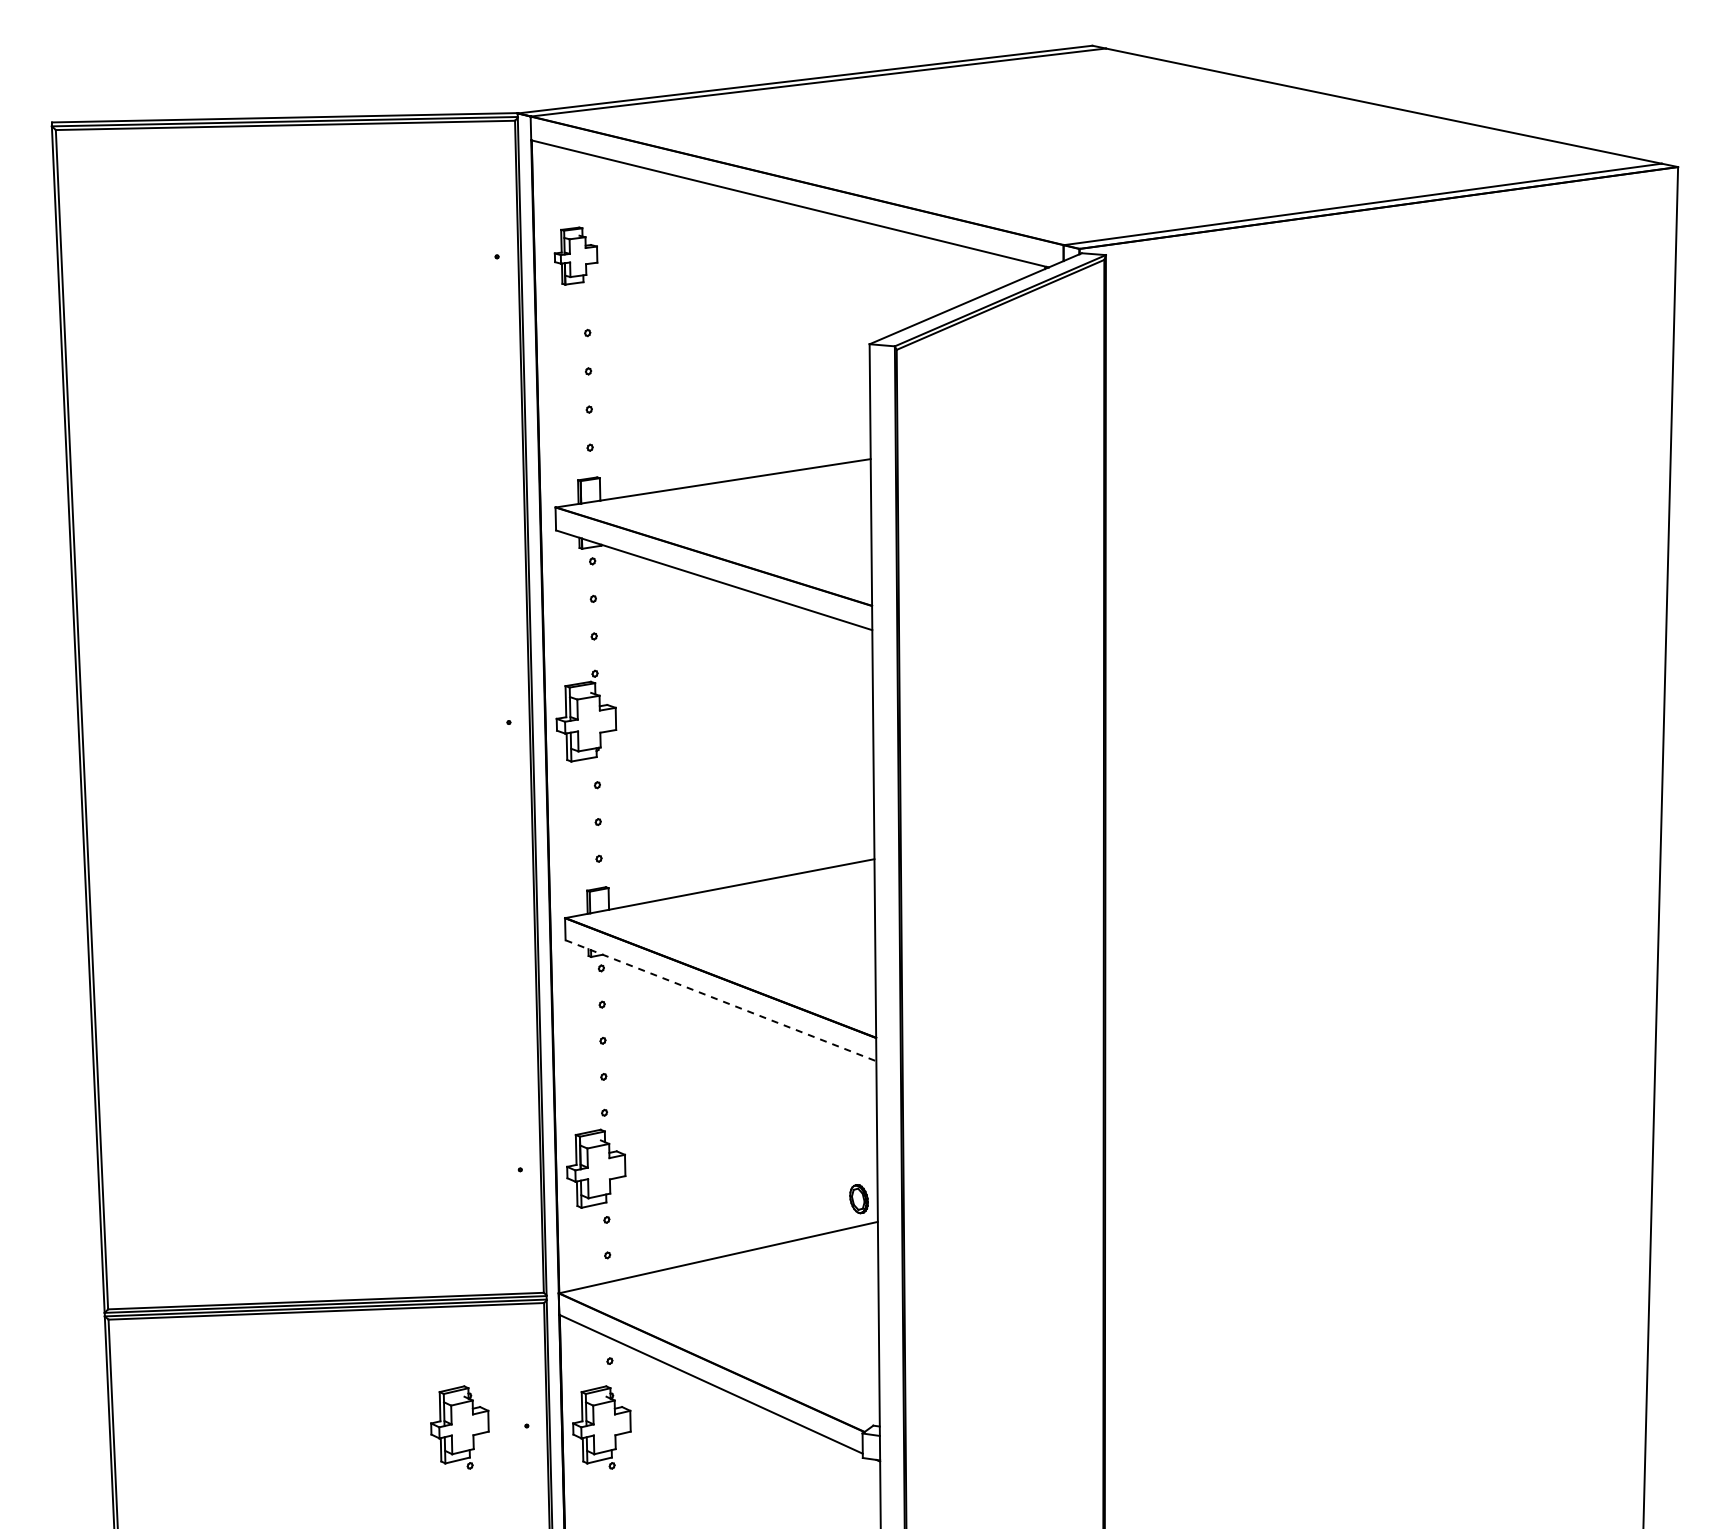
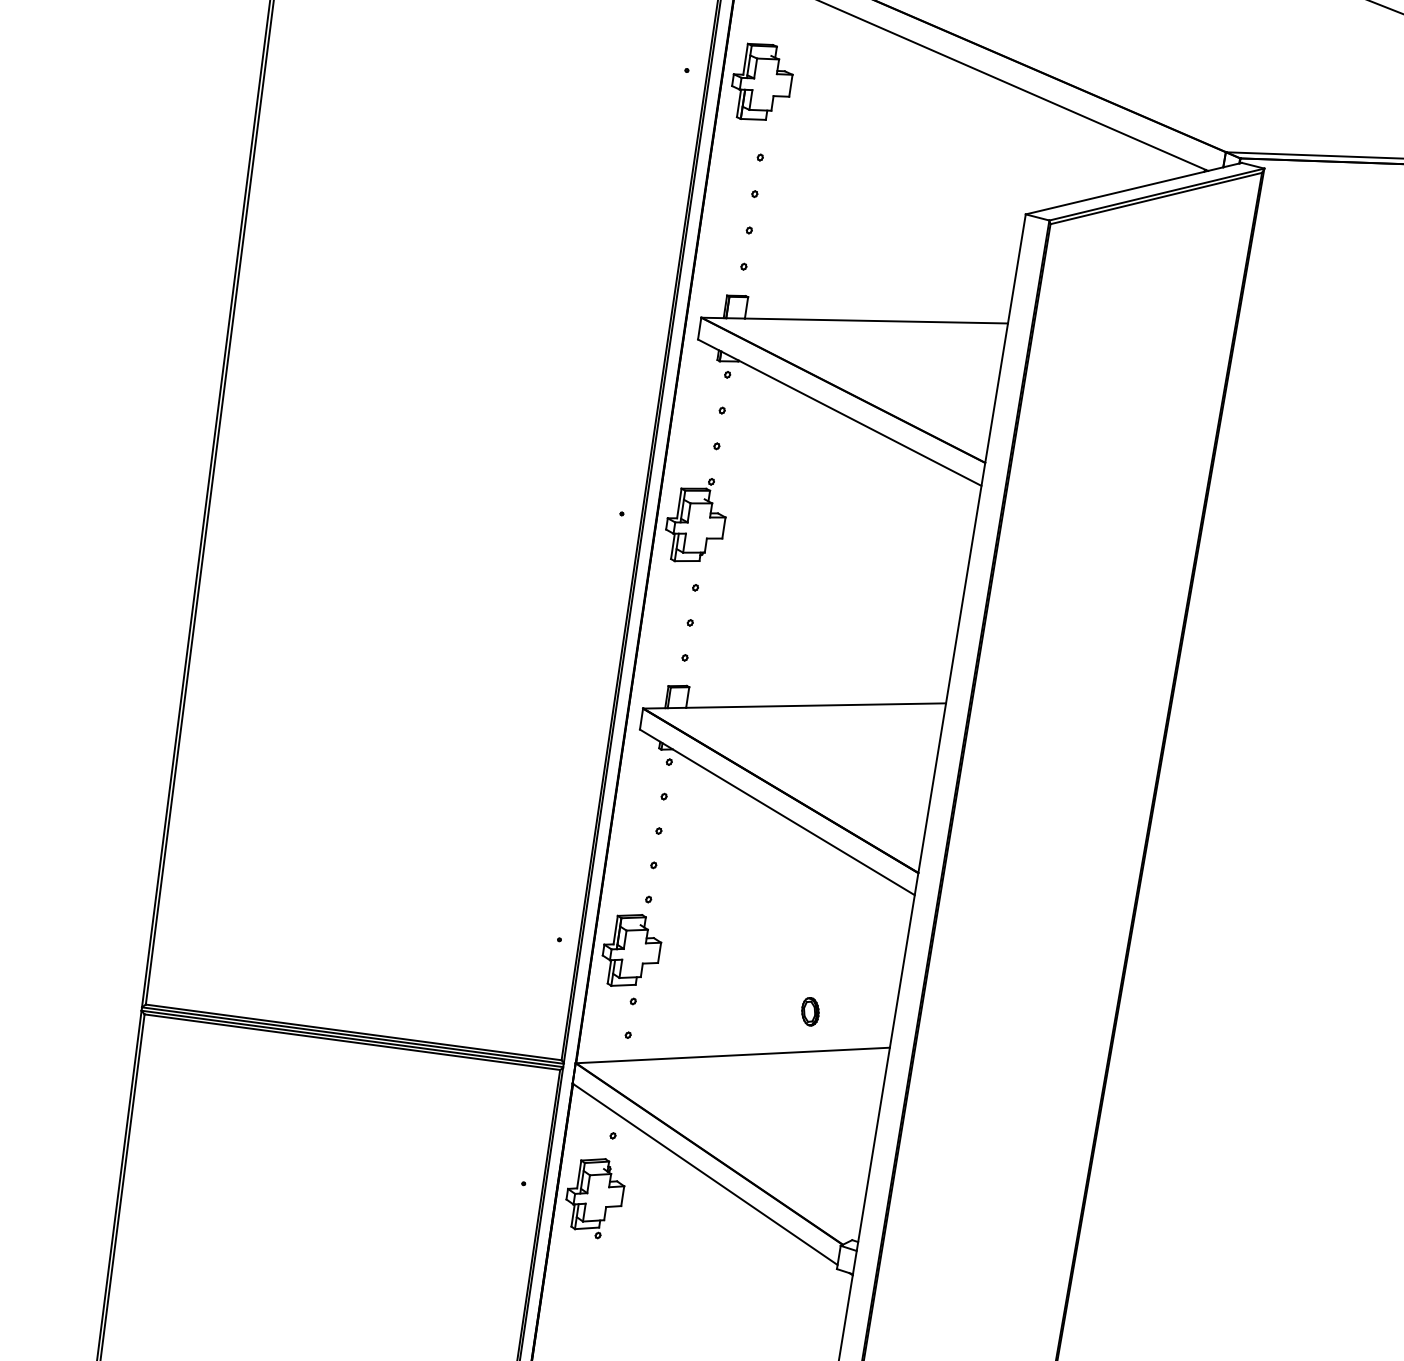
part: (575, 255) -> (761, 82), size x1.43
line: (720, 1000) -> (776, 812), dashed -> solid
part: (858, 1199) -> (809, 1012), moved
part: (459, 1427) -> (459, 1174), removed

